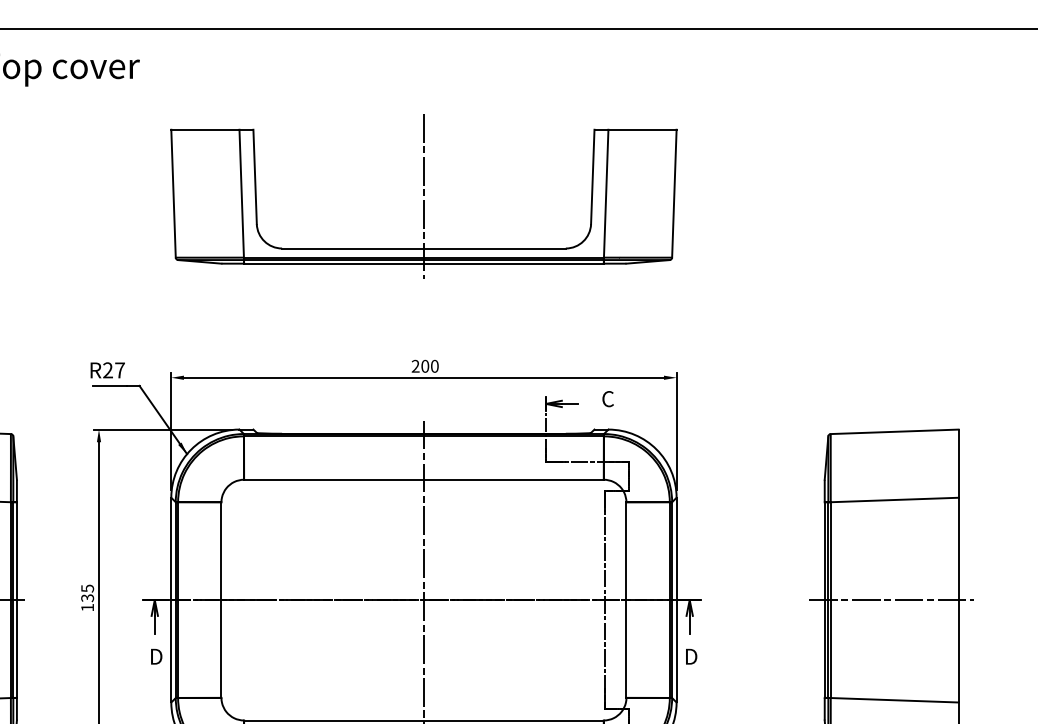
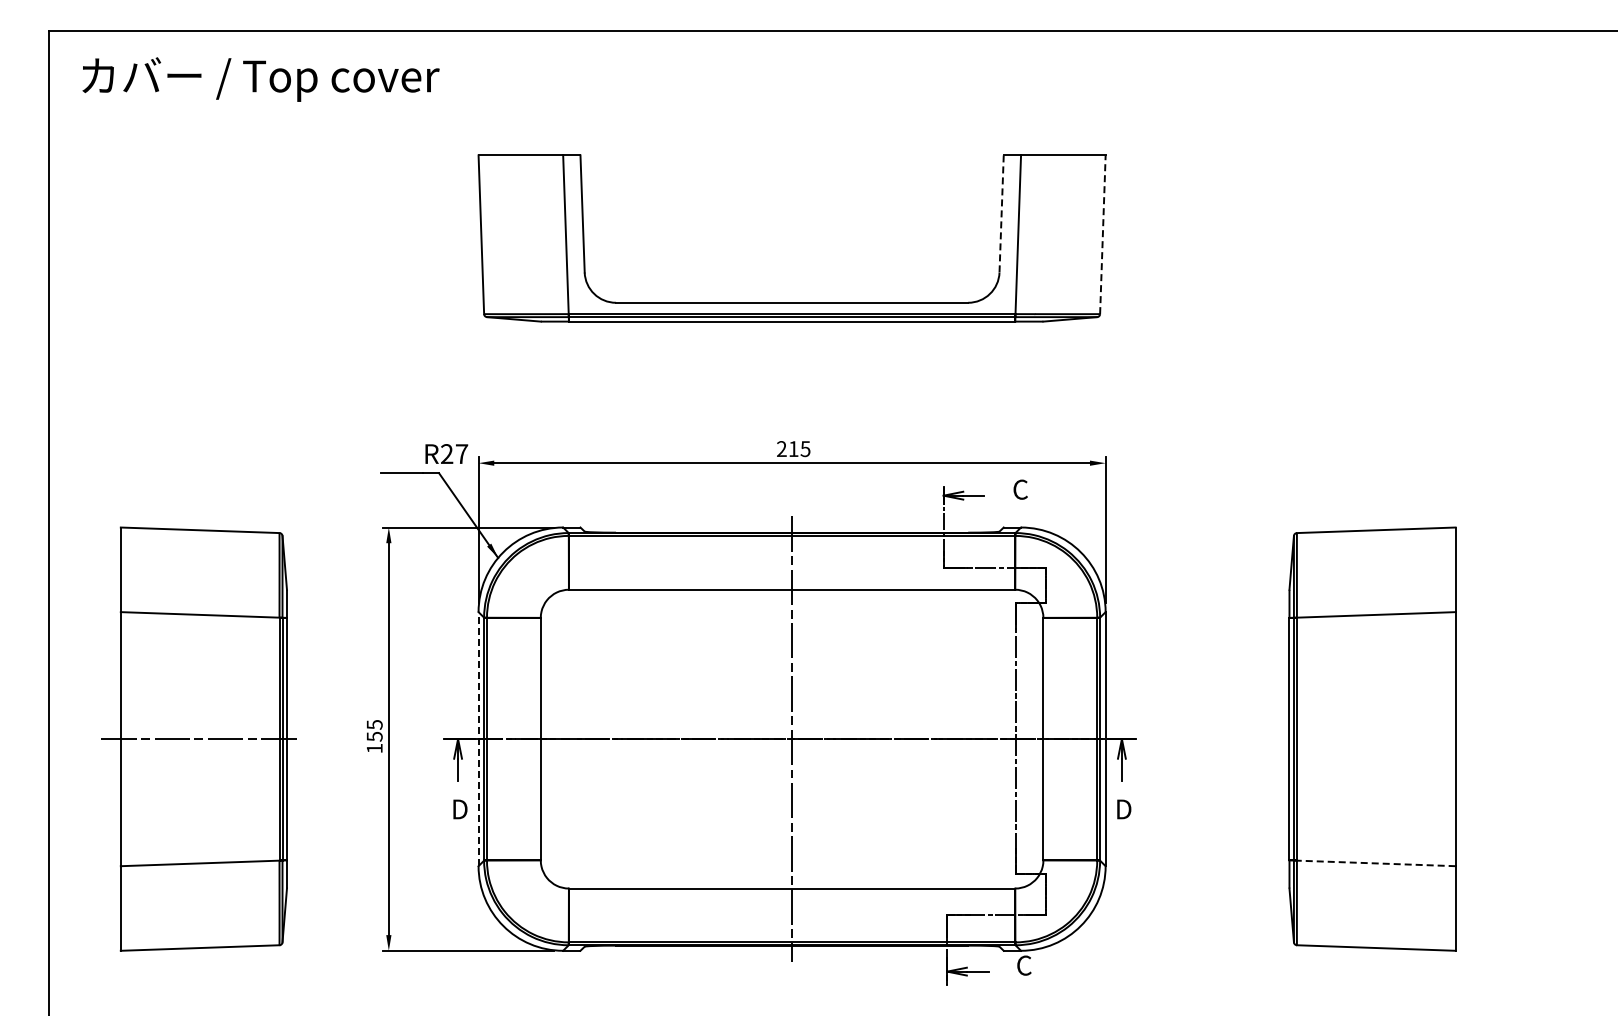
line: (592, 177) -> (1001, 214), solid -> dashed
line: (674, 193) -> (1102, 234), solid -> dashed
line: (424, 196) -> (792, 238), removed
text: (429, 366) -> (799, 449), 200 -> 215
text: (107, 369) -> (446, 453), moved
text: (87, 597) -> (374, 736), 135 -> 155
line: (171, 599) -> (478, 738), solid -> dashed
line: (891, 600) -> (1372, 739), removed
line: (894, 700) -> (1375, 863), solid -> dashed

